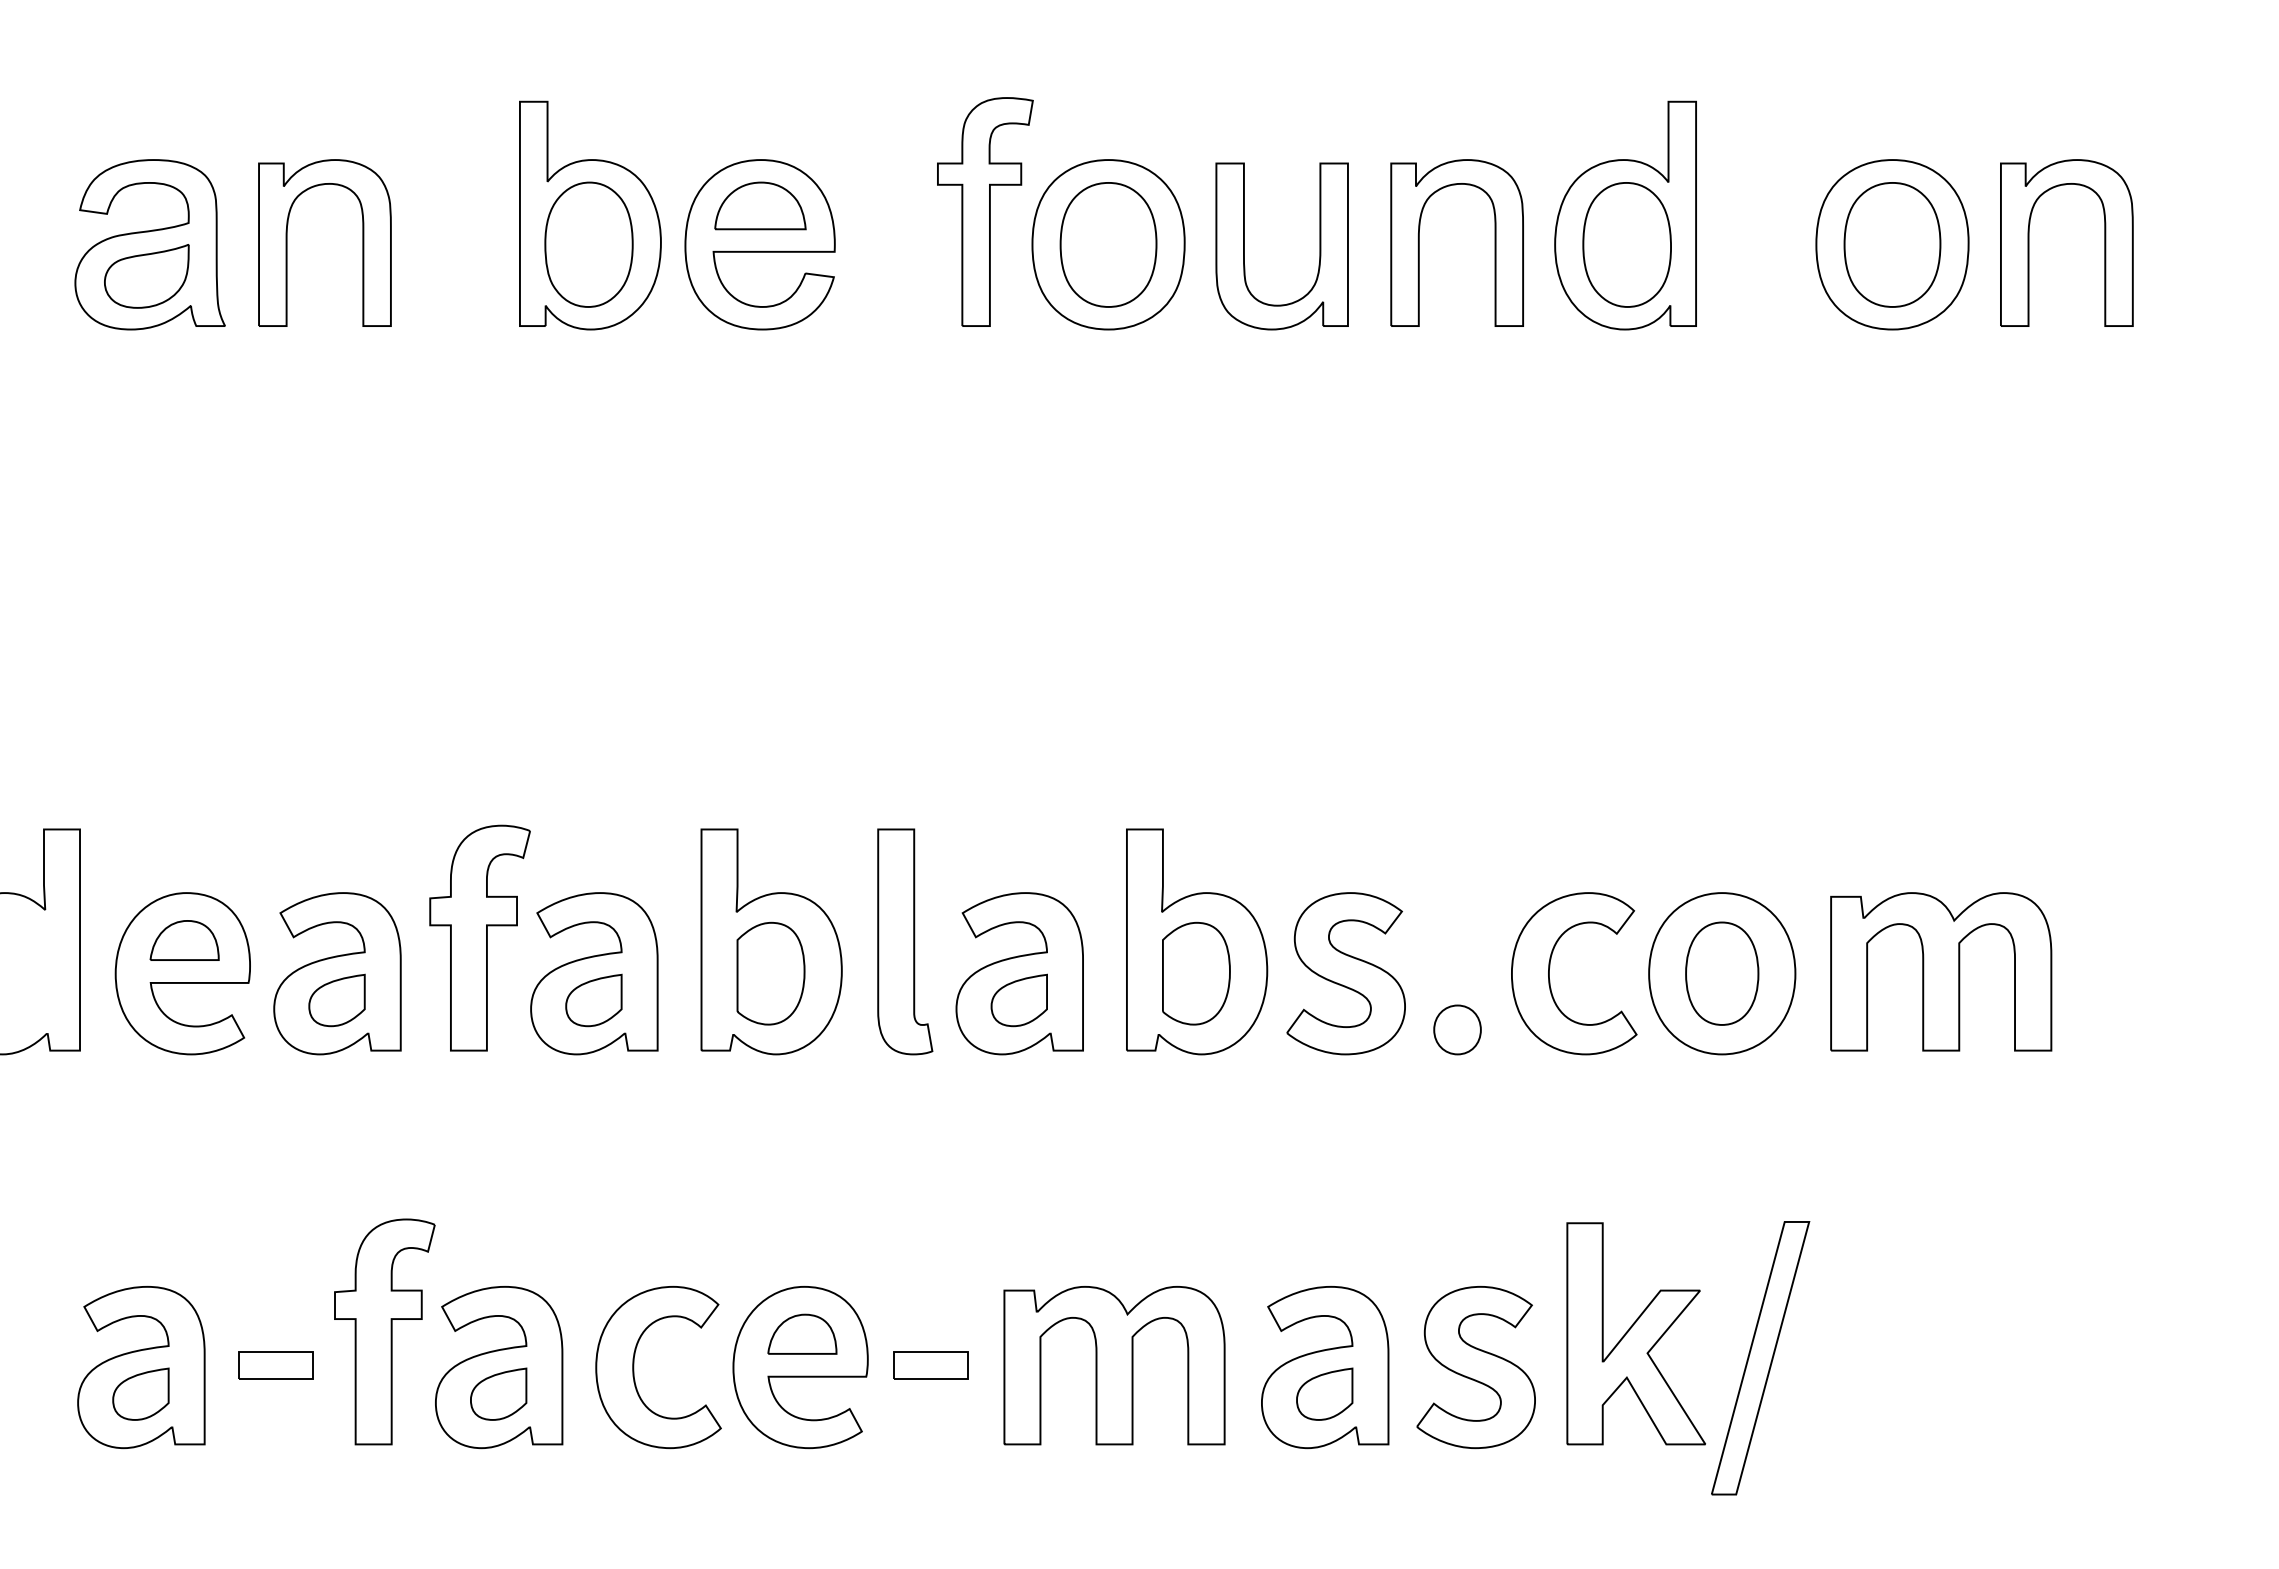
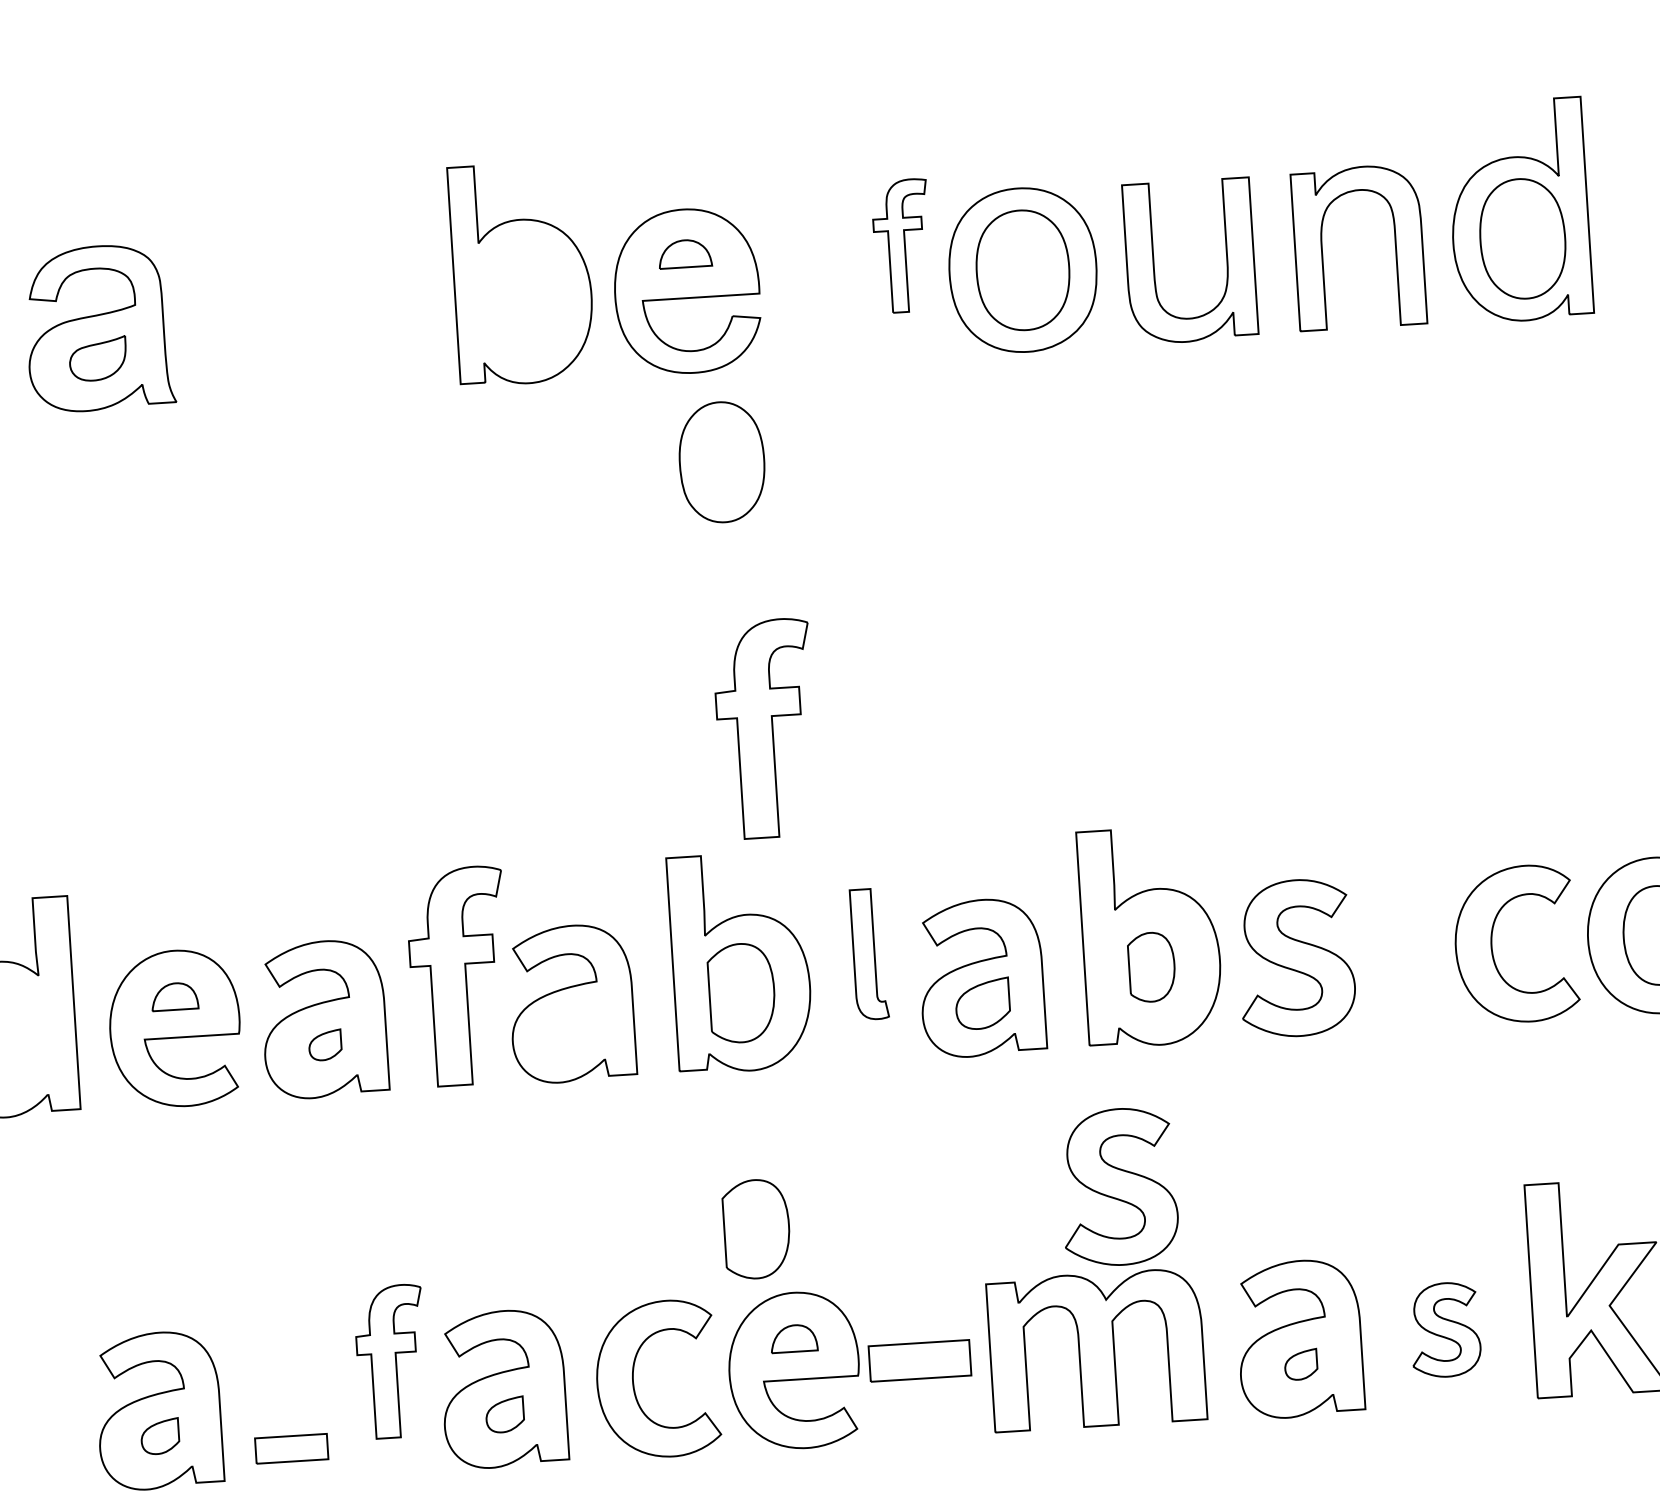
part: (760, 205) -> (685, 253), size x0.6
part: (985, 211) -> (902, 245), size x0.6
part: (287, 242) -> (231, 317), removed
part: (588, 244) -> (721, 462), moved
part: (146, 276) -> (97, 359), size x0.7
part: (812, 701) -> (765, 728), added
part: (184, 940) -> (174, 996), size x0.7
part: (905, 941) -> (869, 953), size x0.6
part: (1196, 973) -> (1151, 967), size x0.7
part: (336, 1000) -> (324, 1045), size x0.6
part: (593, 1000) -> (572, 1029), removed
part: (1457, 1029) -> (1406, 1005), removed
part: (1147, 1198) -> (1118, 1186), added
part: (770, 1218) -> (756, 1229), added
part: (384, 1331) -> (391, 1361), size x0.7
part: (802, 1333) -> (794, 1337), size x0.7
part: (275, 1365) -> (291, 1448), moved
part: (930, 1365) -> (919, 1361), size x1.4
part: (1475, 1367) -> (1444, 1329), size x0.6
part: (140, 1393) -> (159, 1435), size x0.7
part: (498, 1393) -> (504, 1414), size x0.7
part: (1324, 1393) -> (1300, 1364), size x0.6

